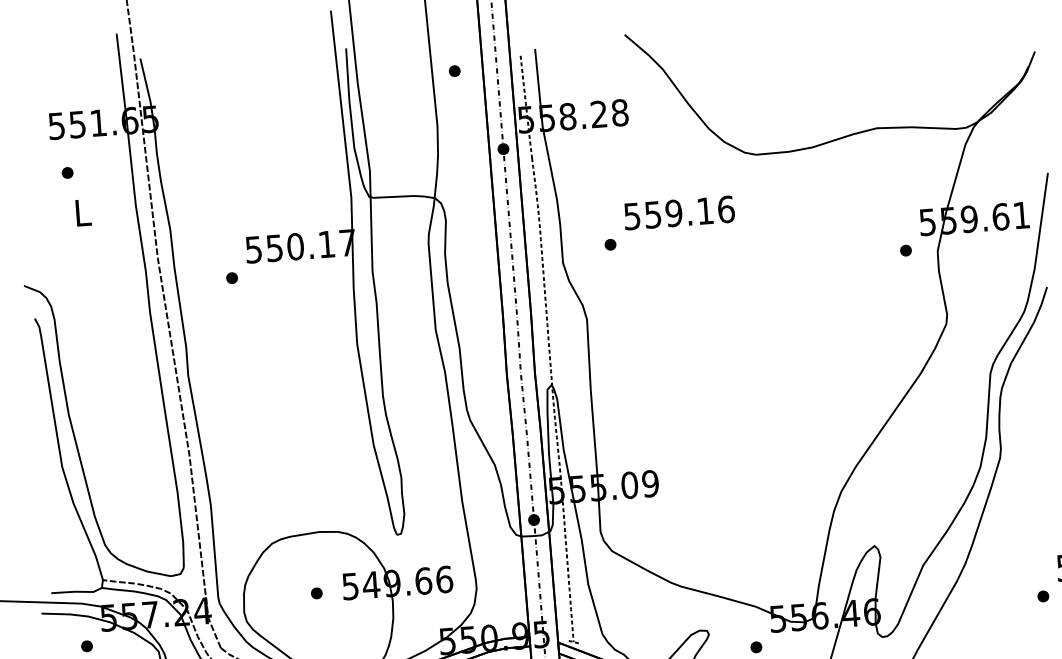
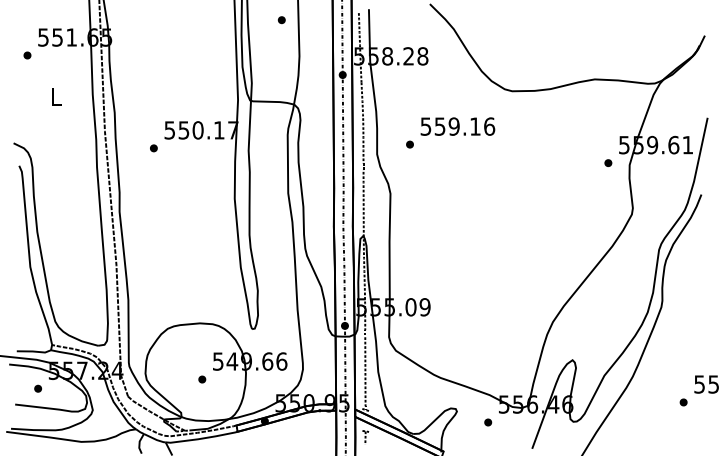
part: (454, 71) -> (281, 20), moved
part: (67, 172) -> (27, 55), moved
part: (317, 593) -> (202, 379), moved

